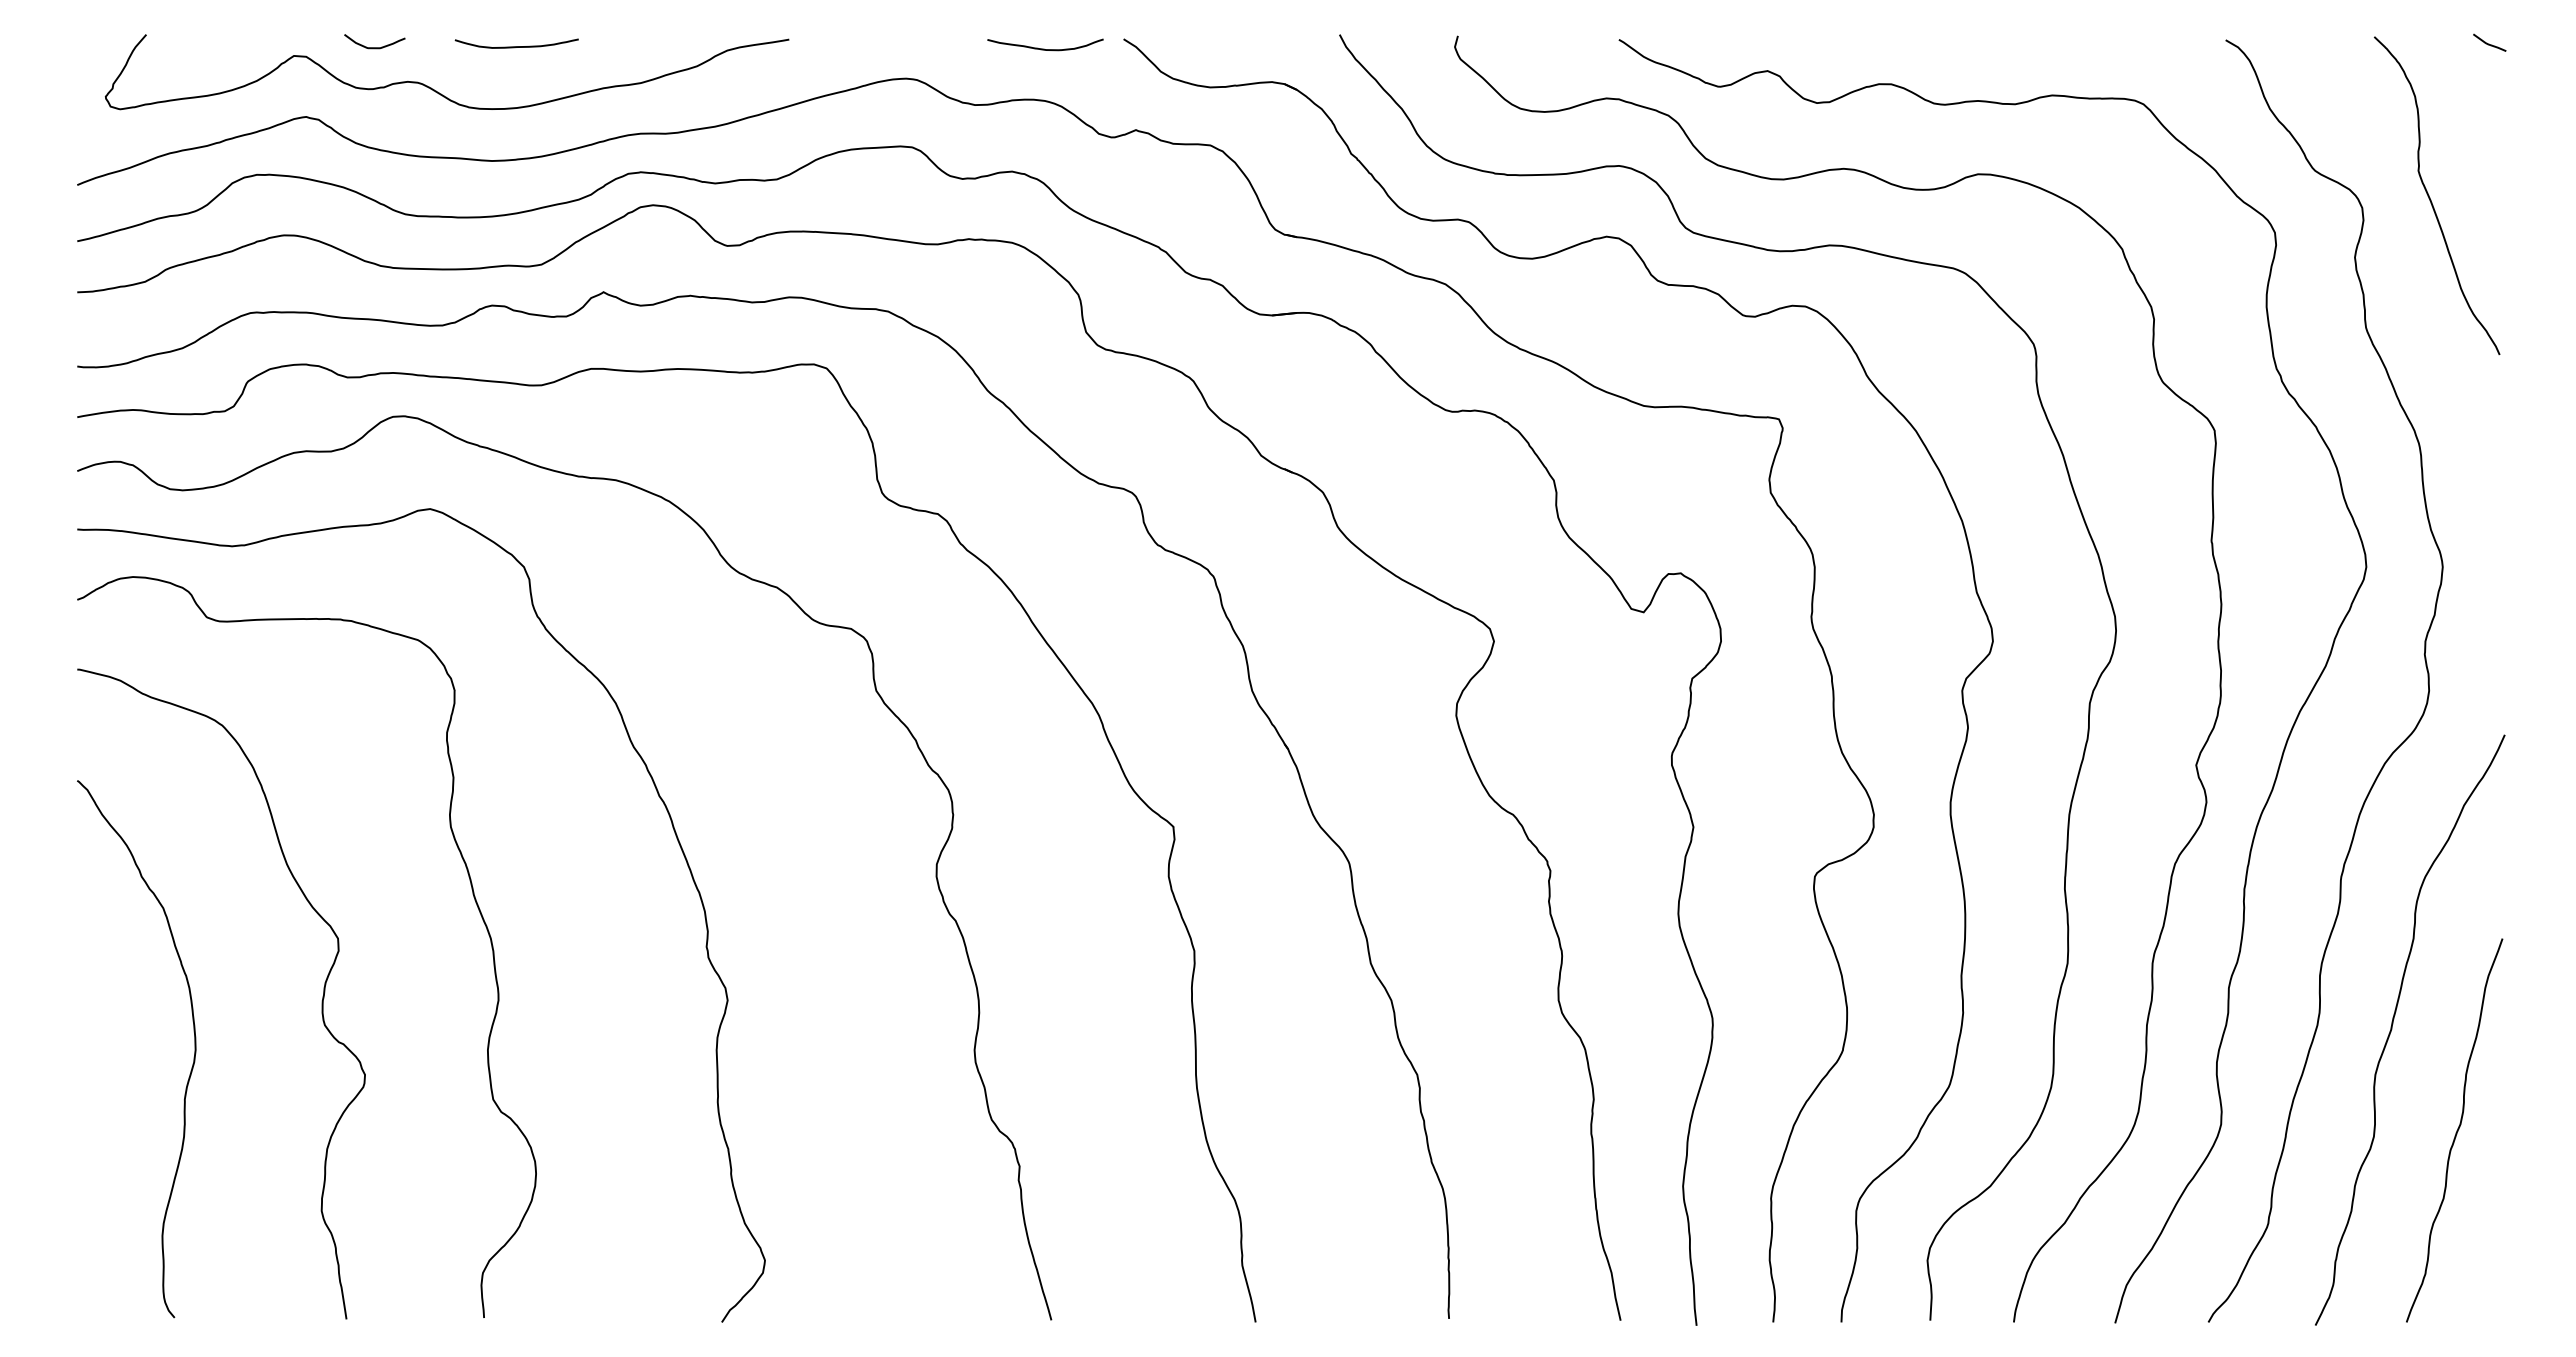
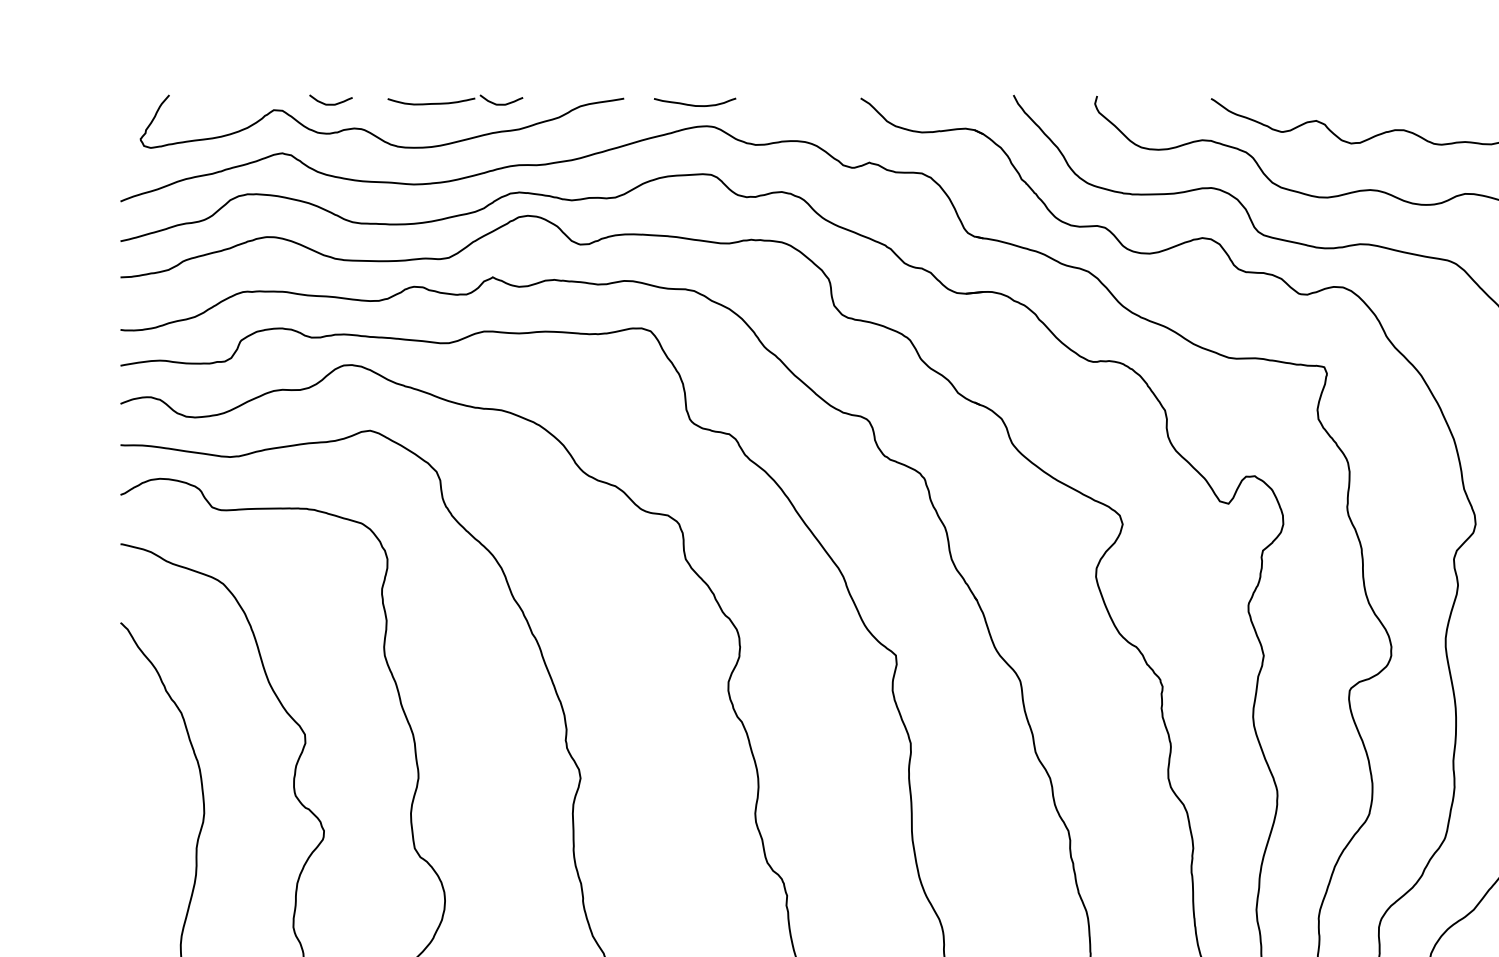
curve: (615, 47) -> (501, 104), added
curve: (1044, 48) -> (694, 104), moved

